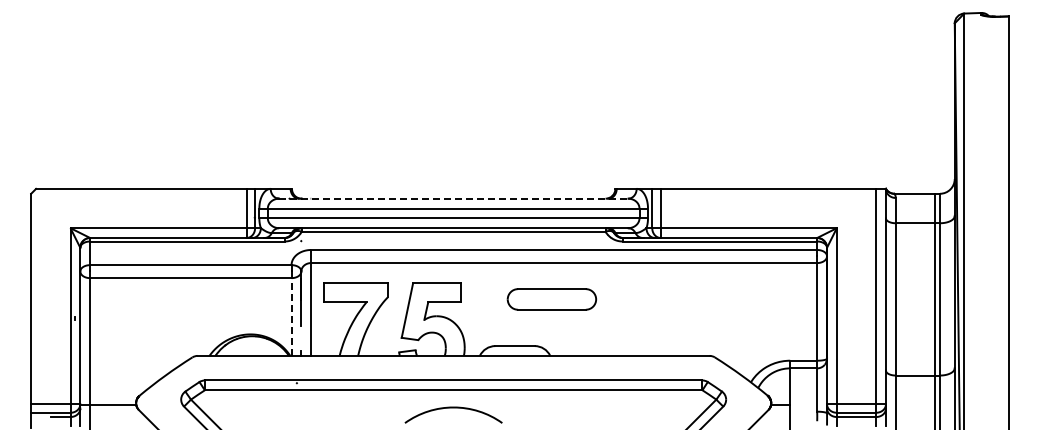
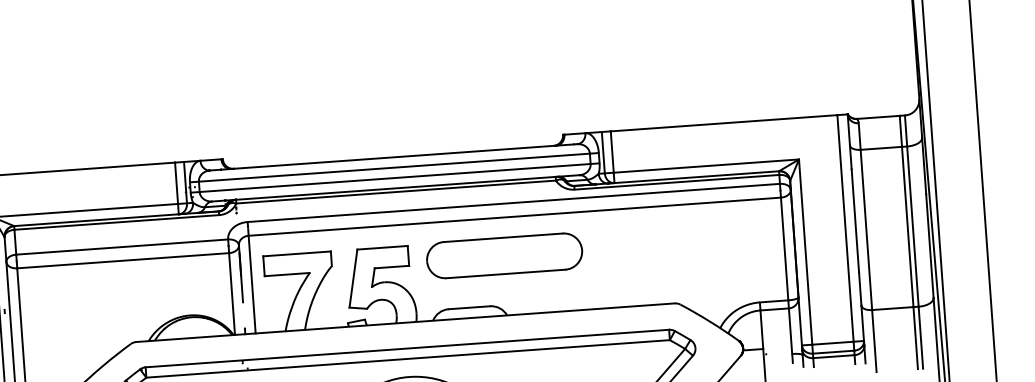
line: (454, 198) -> (394, 157), dashed -> solid
part: (551, 299) -> (504, 256), size x1.67
line: (291, 317) -> (232, 294), dashed -> solid

